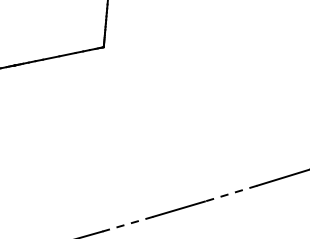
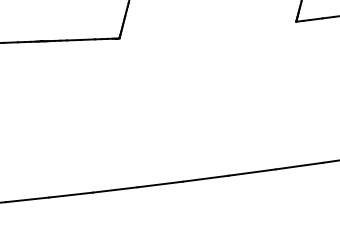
line: (230, 193) -> (205, 178), dashed -> solid
line: (127, 224) -> (114, 190), dashed -> solid

